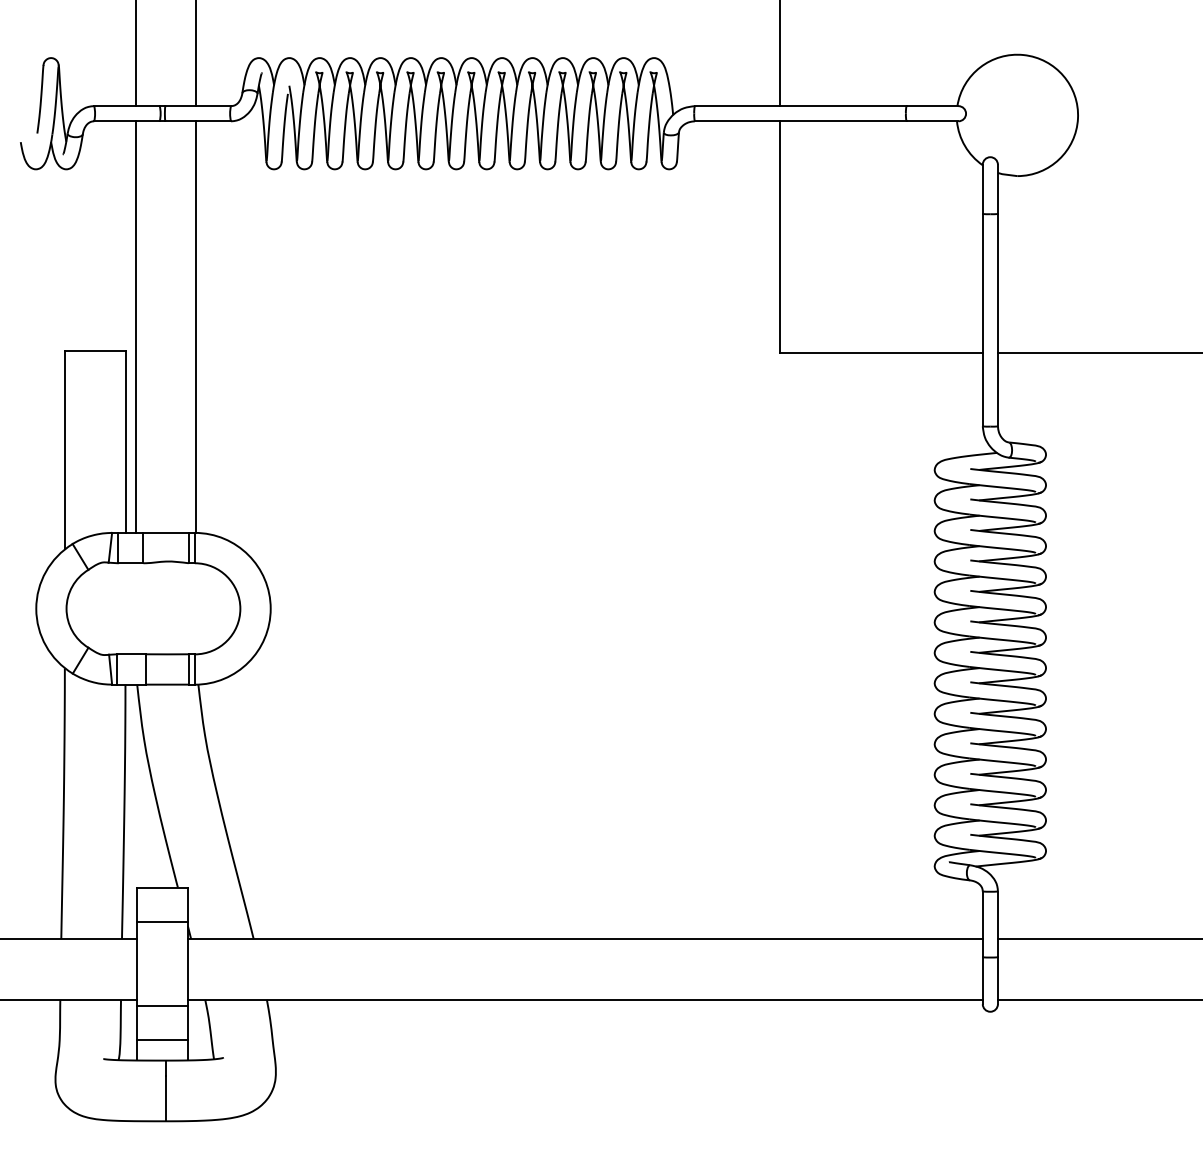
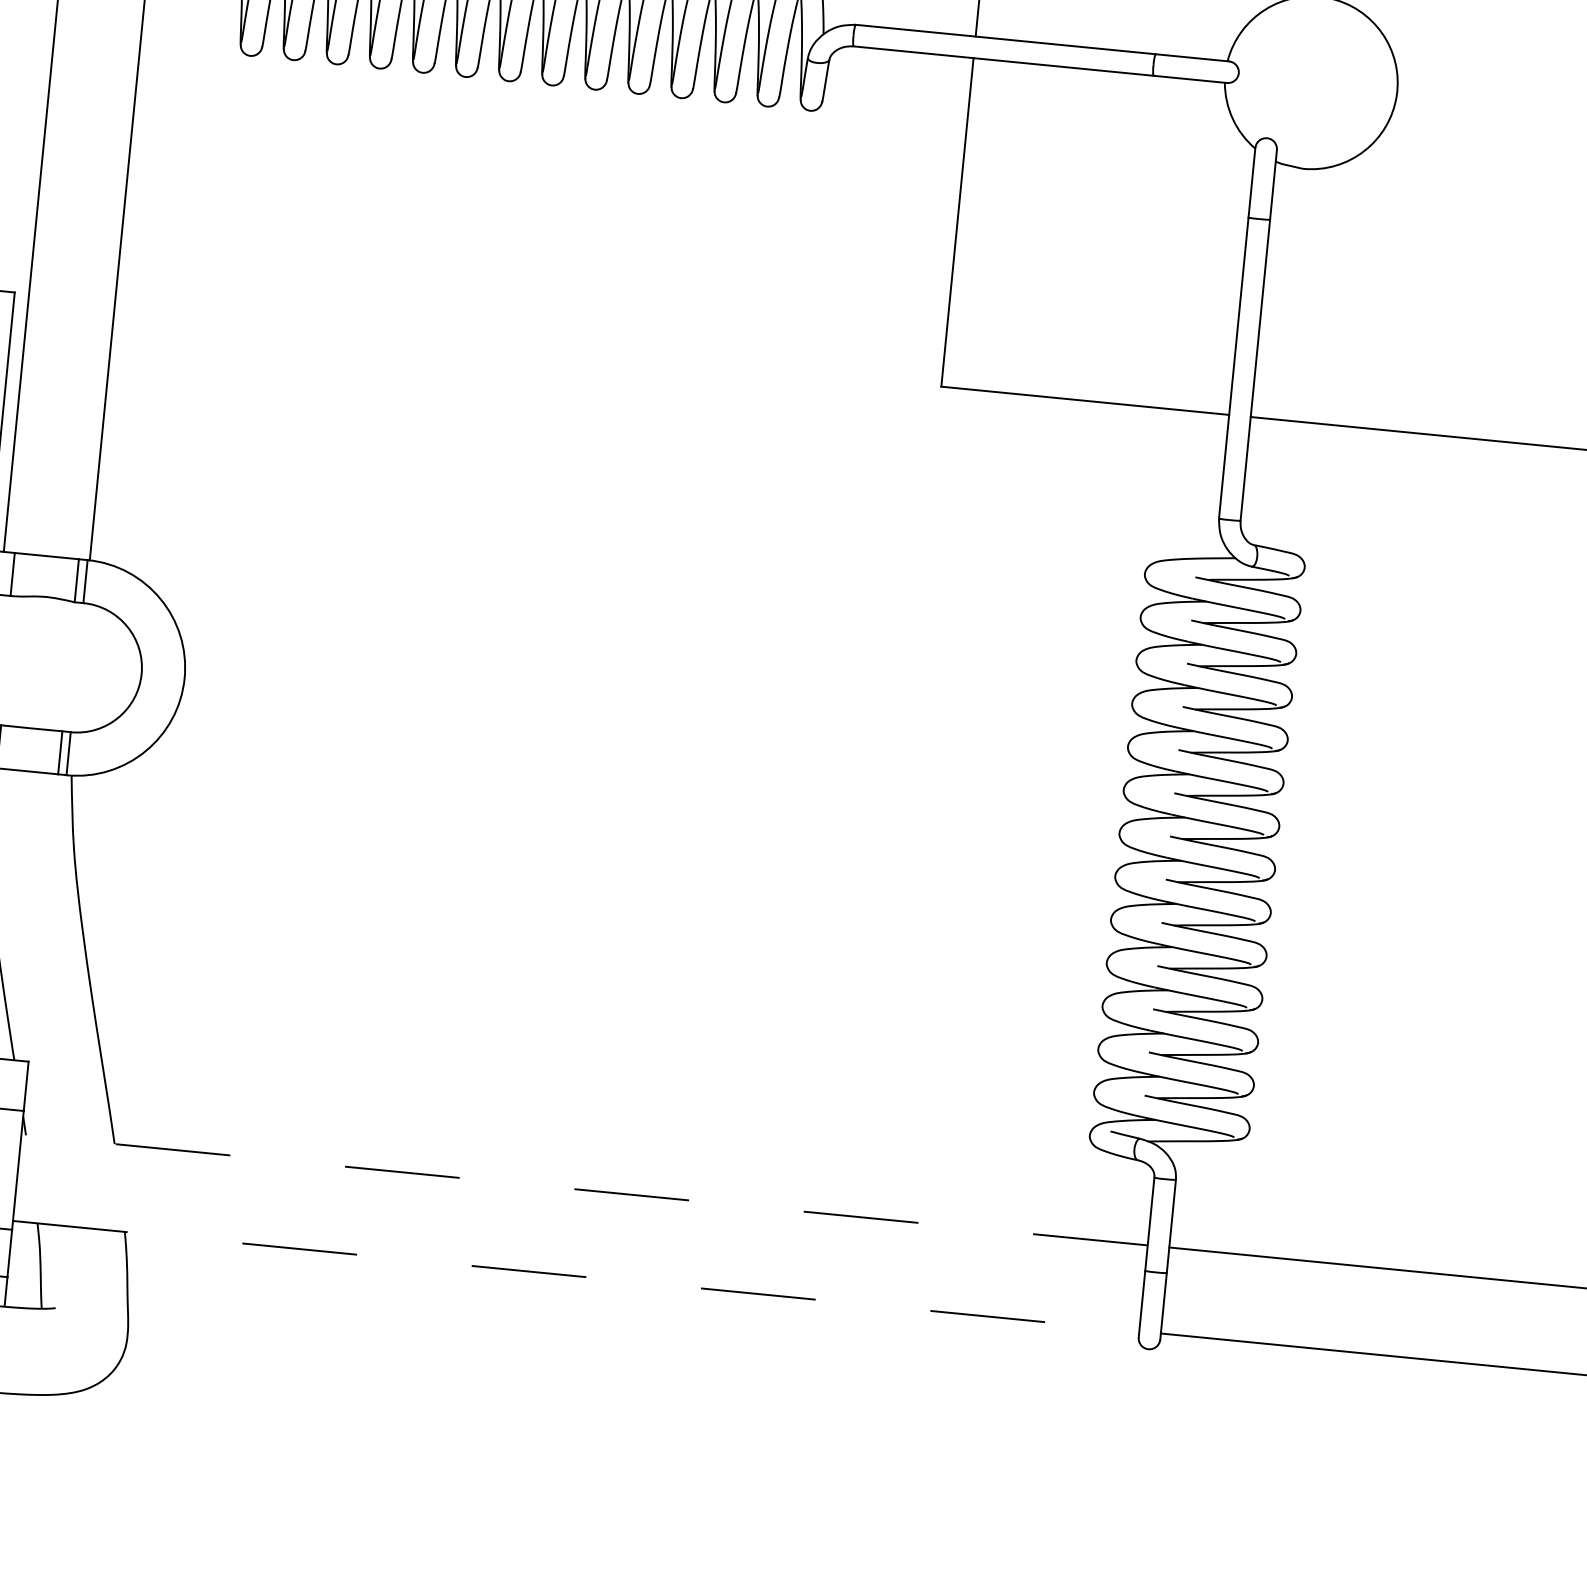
line: (584, 939) -> (583, 1190), solid -> dashed
line: (585, 999) -> (576, 1275), solid -> dashed

